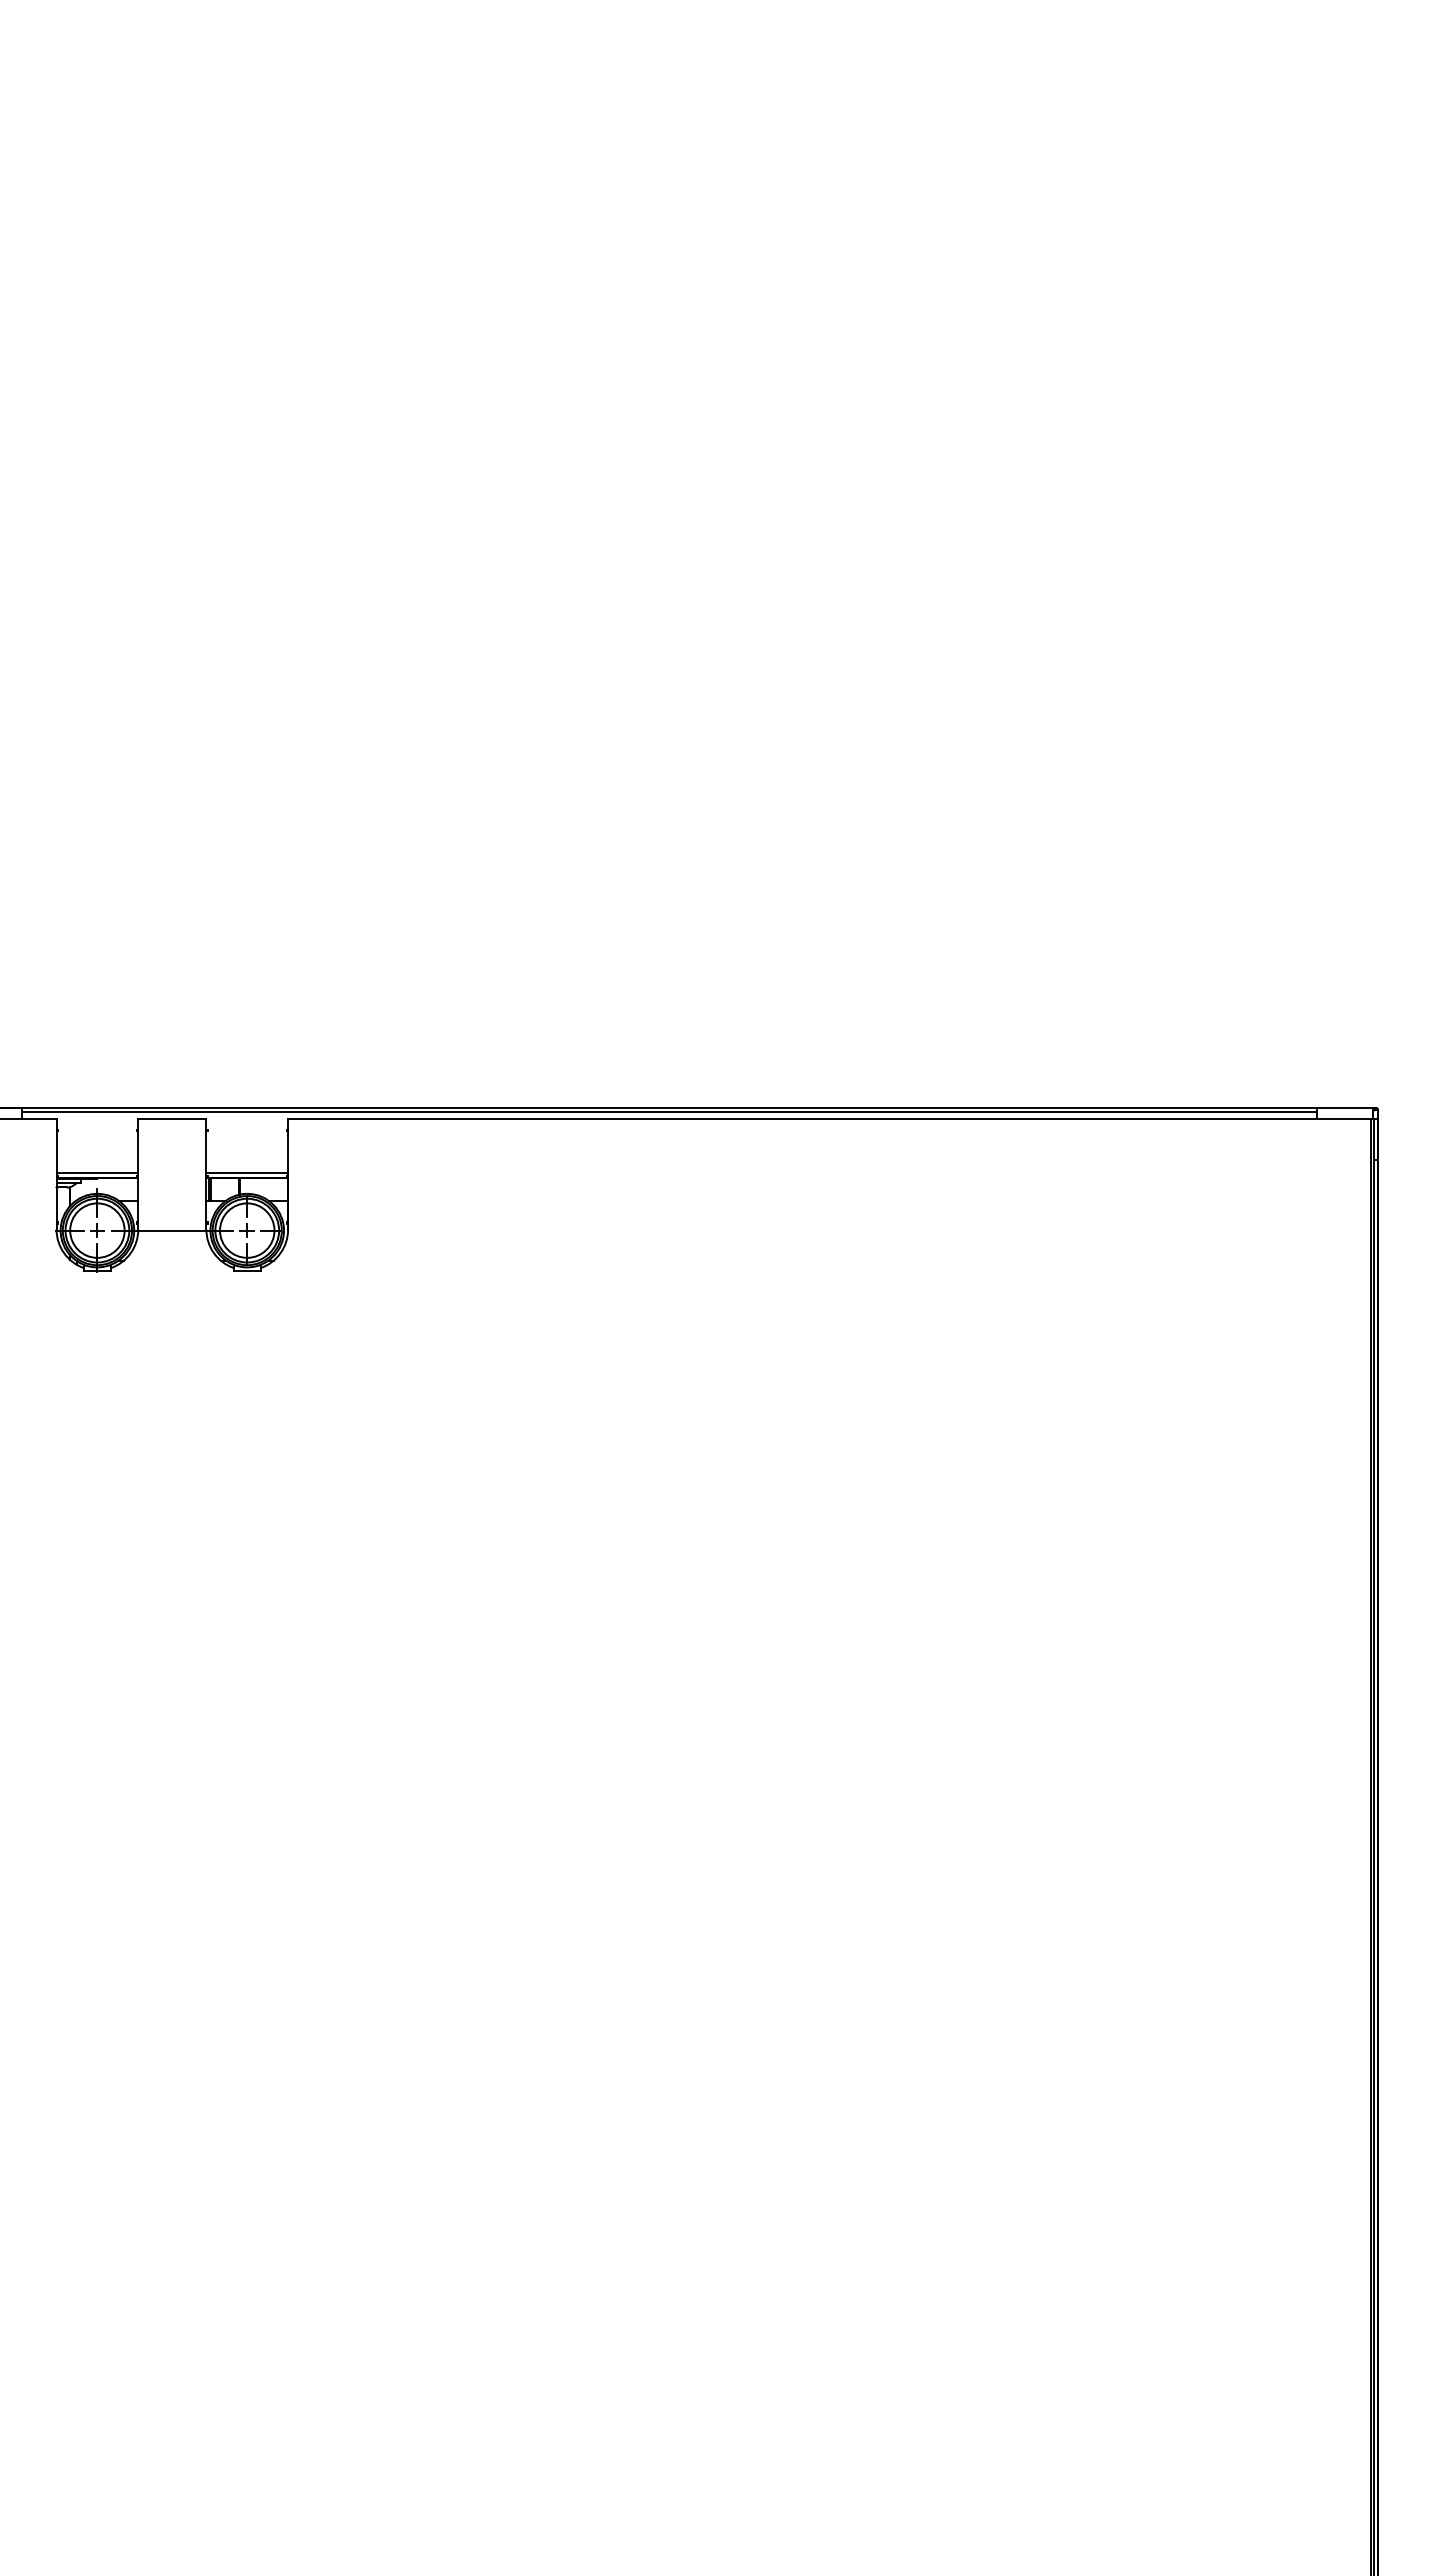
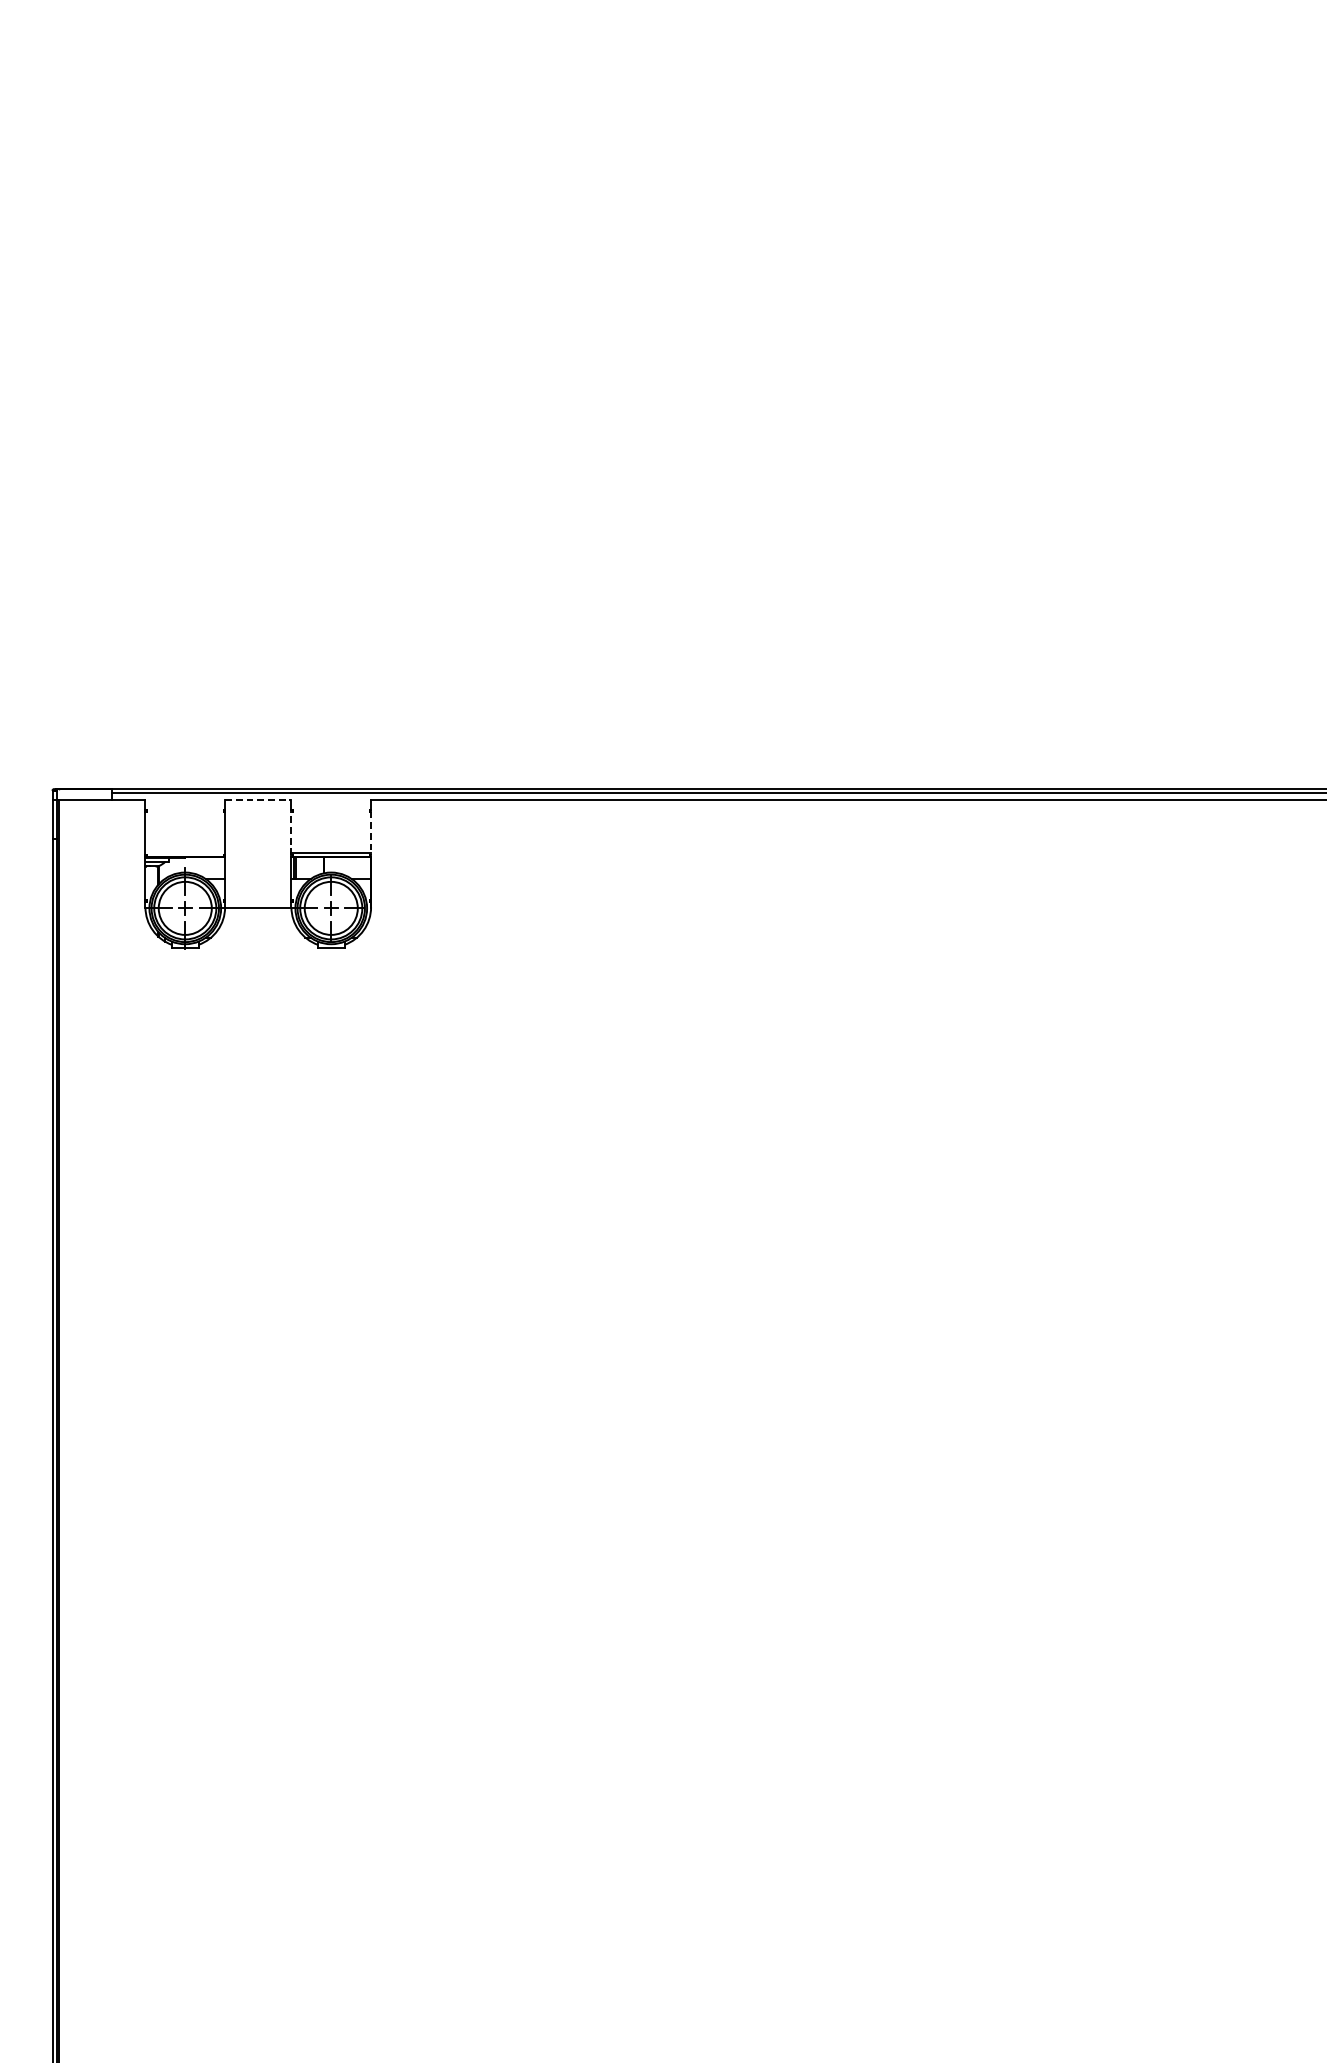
line: (172, 1118) -> (258, 799), solid -> dashed
line: (206, 1153) -> (291, 833), solid -> dashed
line: (288, 1154) -> (371, 834), solid -> dashed
line: (97, 1173) -> (185, 852), removed

